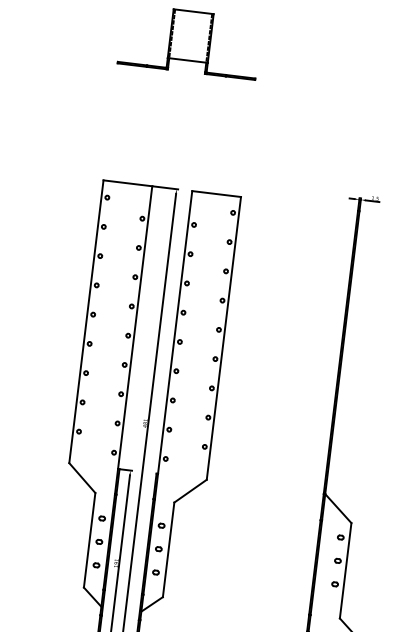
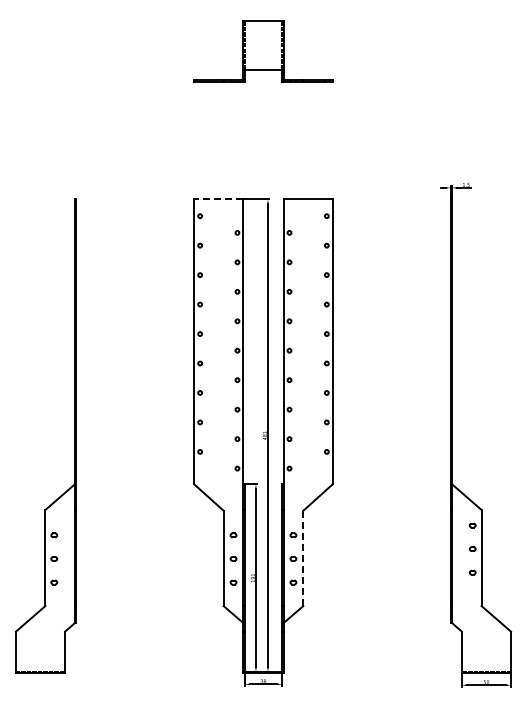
line: (127, 183) -> (218, 199), solid -> dashed
line: (168, 549) -> (303, 558), solid -> dashed

